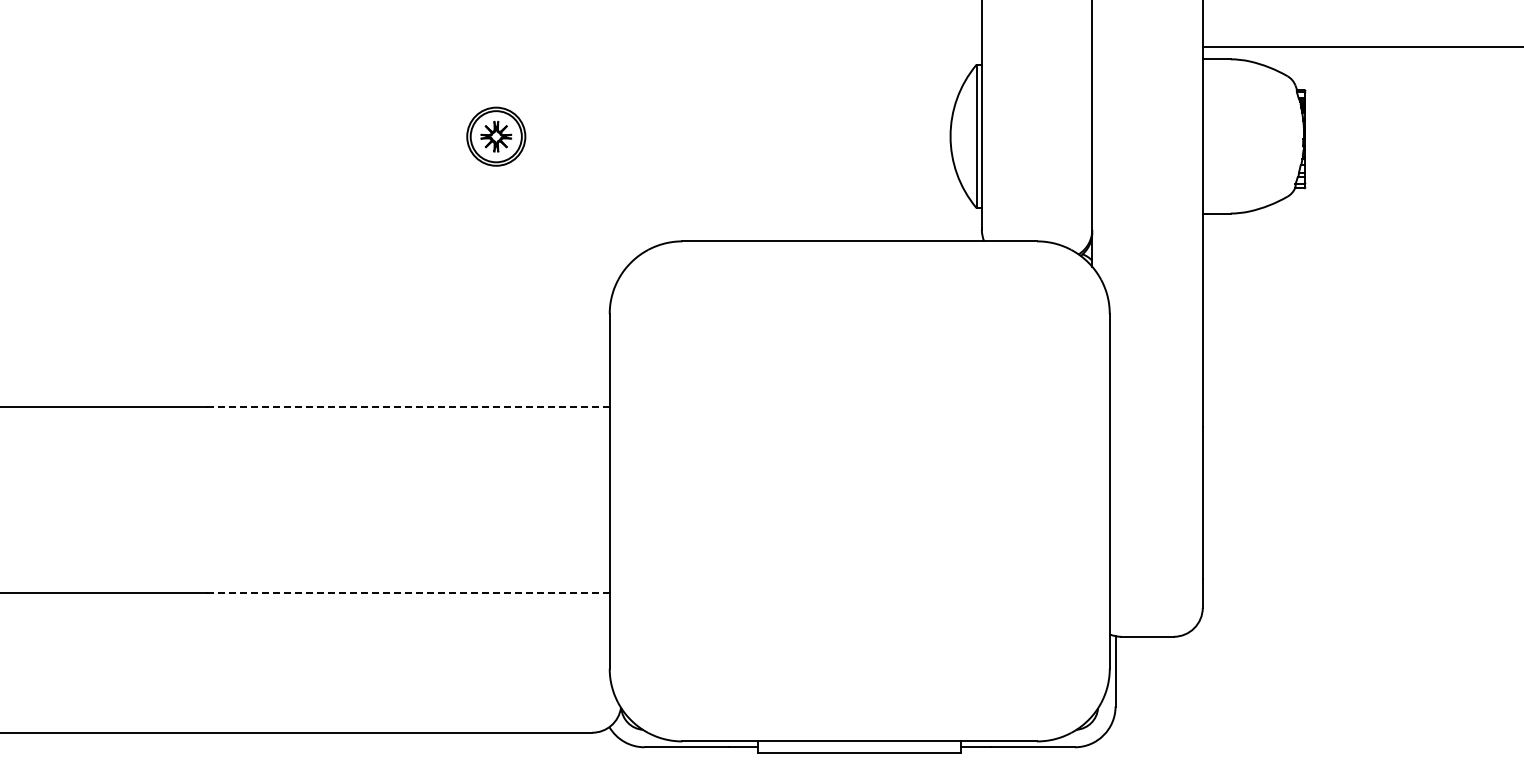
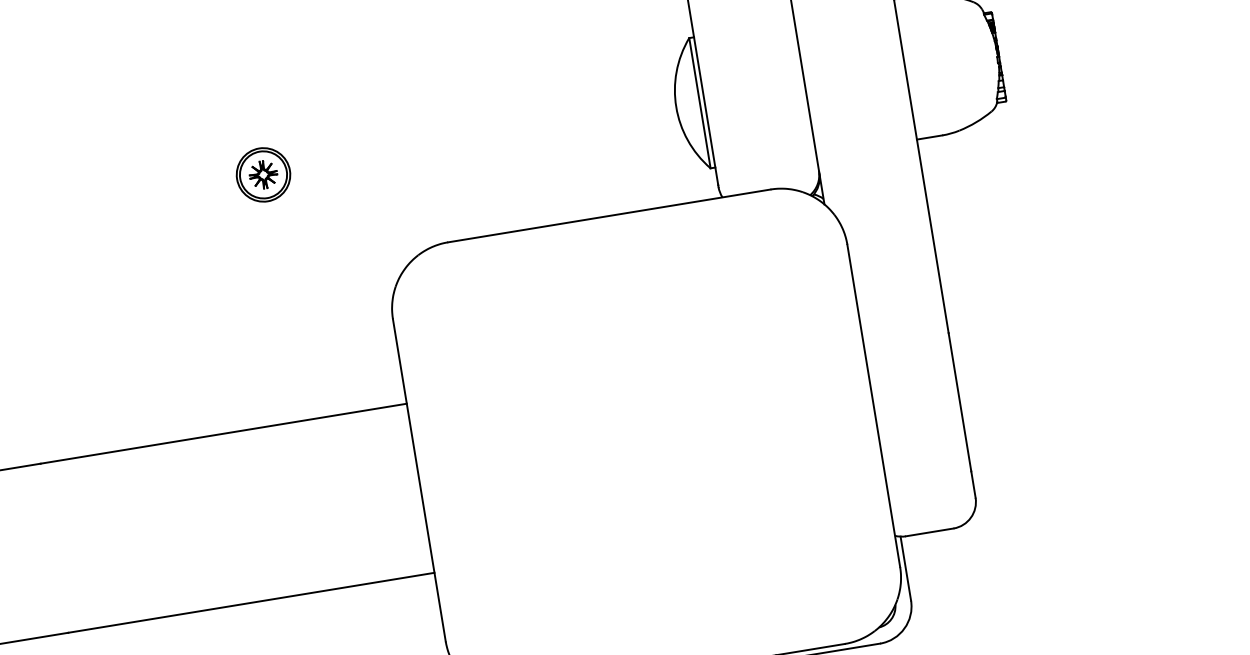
line: (407, 407) -> (223, 434), dashed -> solid
line: (407, 593) -> (250, 603), dashed -> solid

